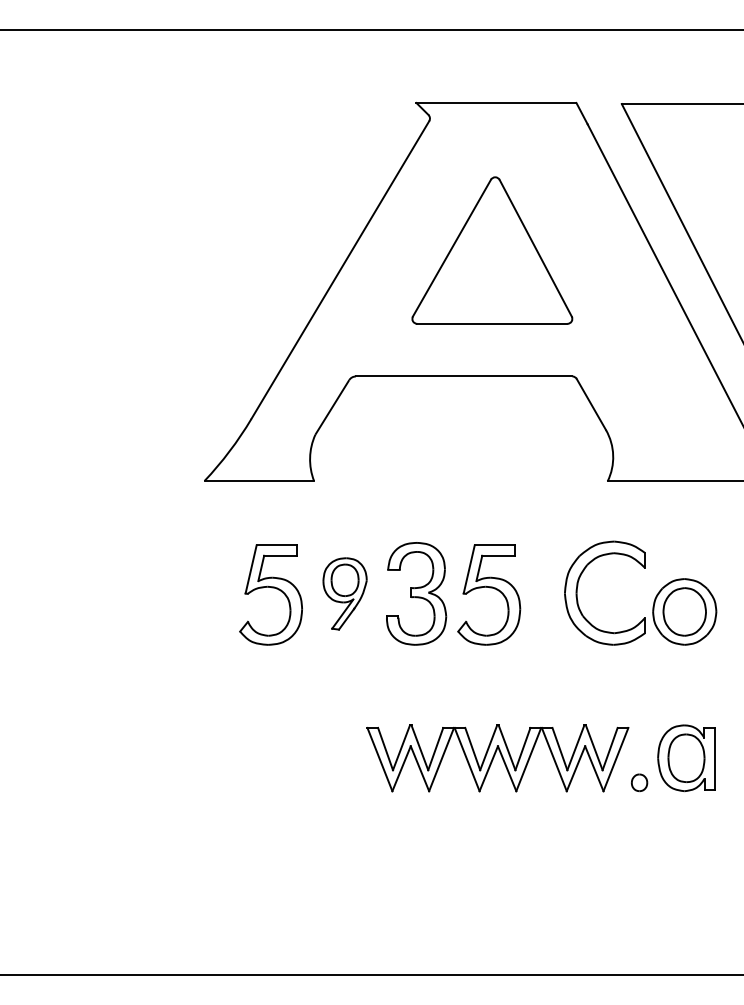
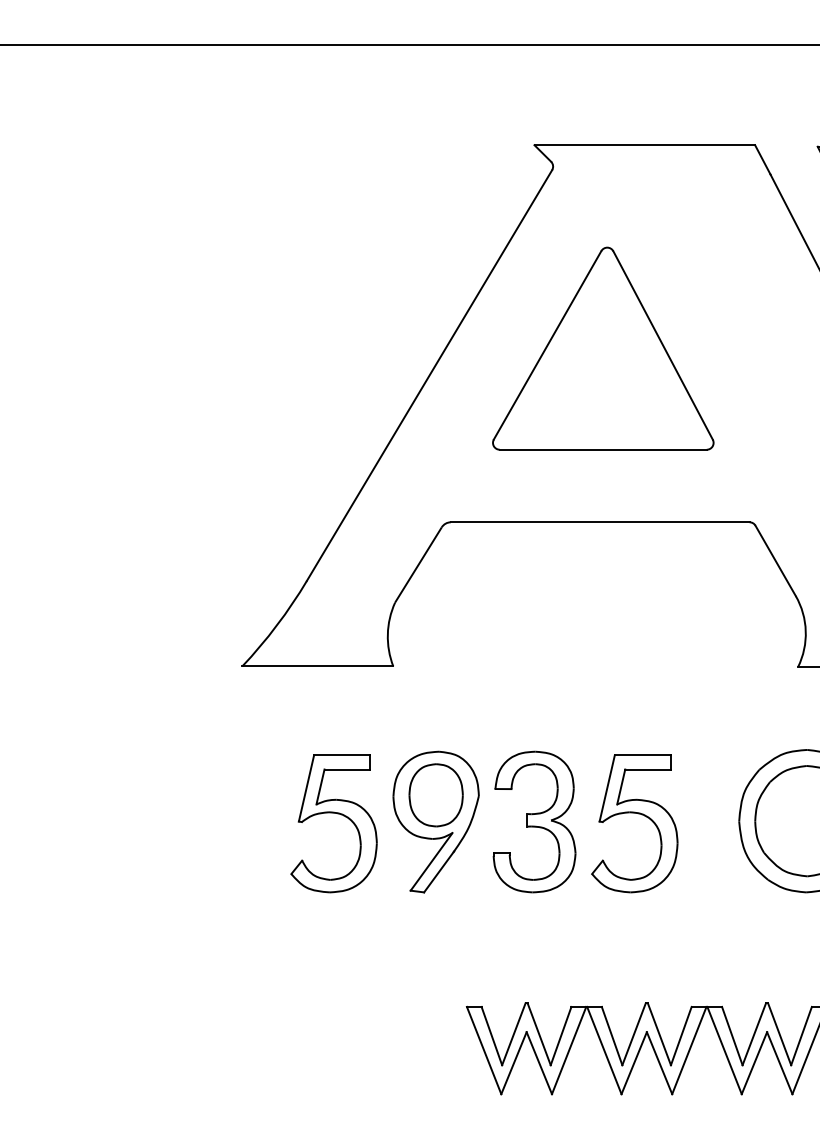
part: (492, 250) -> (603, 348), moved
part: (344, 593) -> (435, 821), size x1.43

